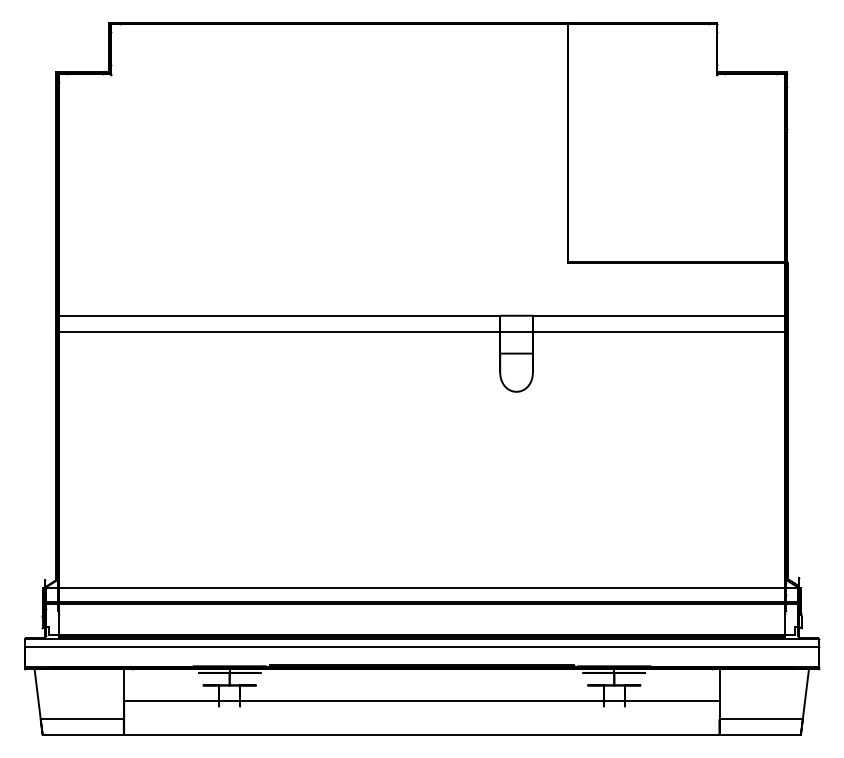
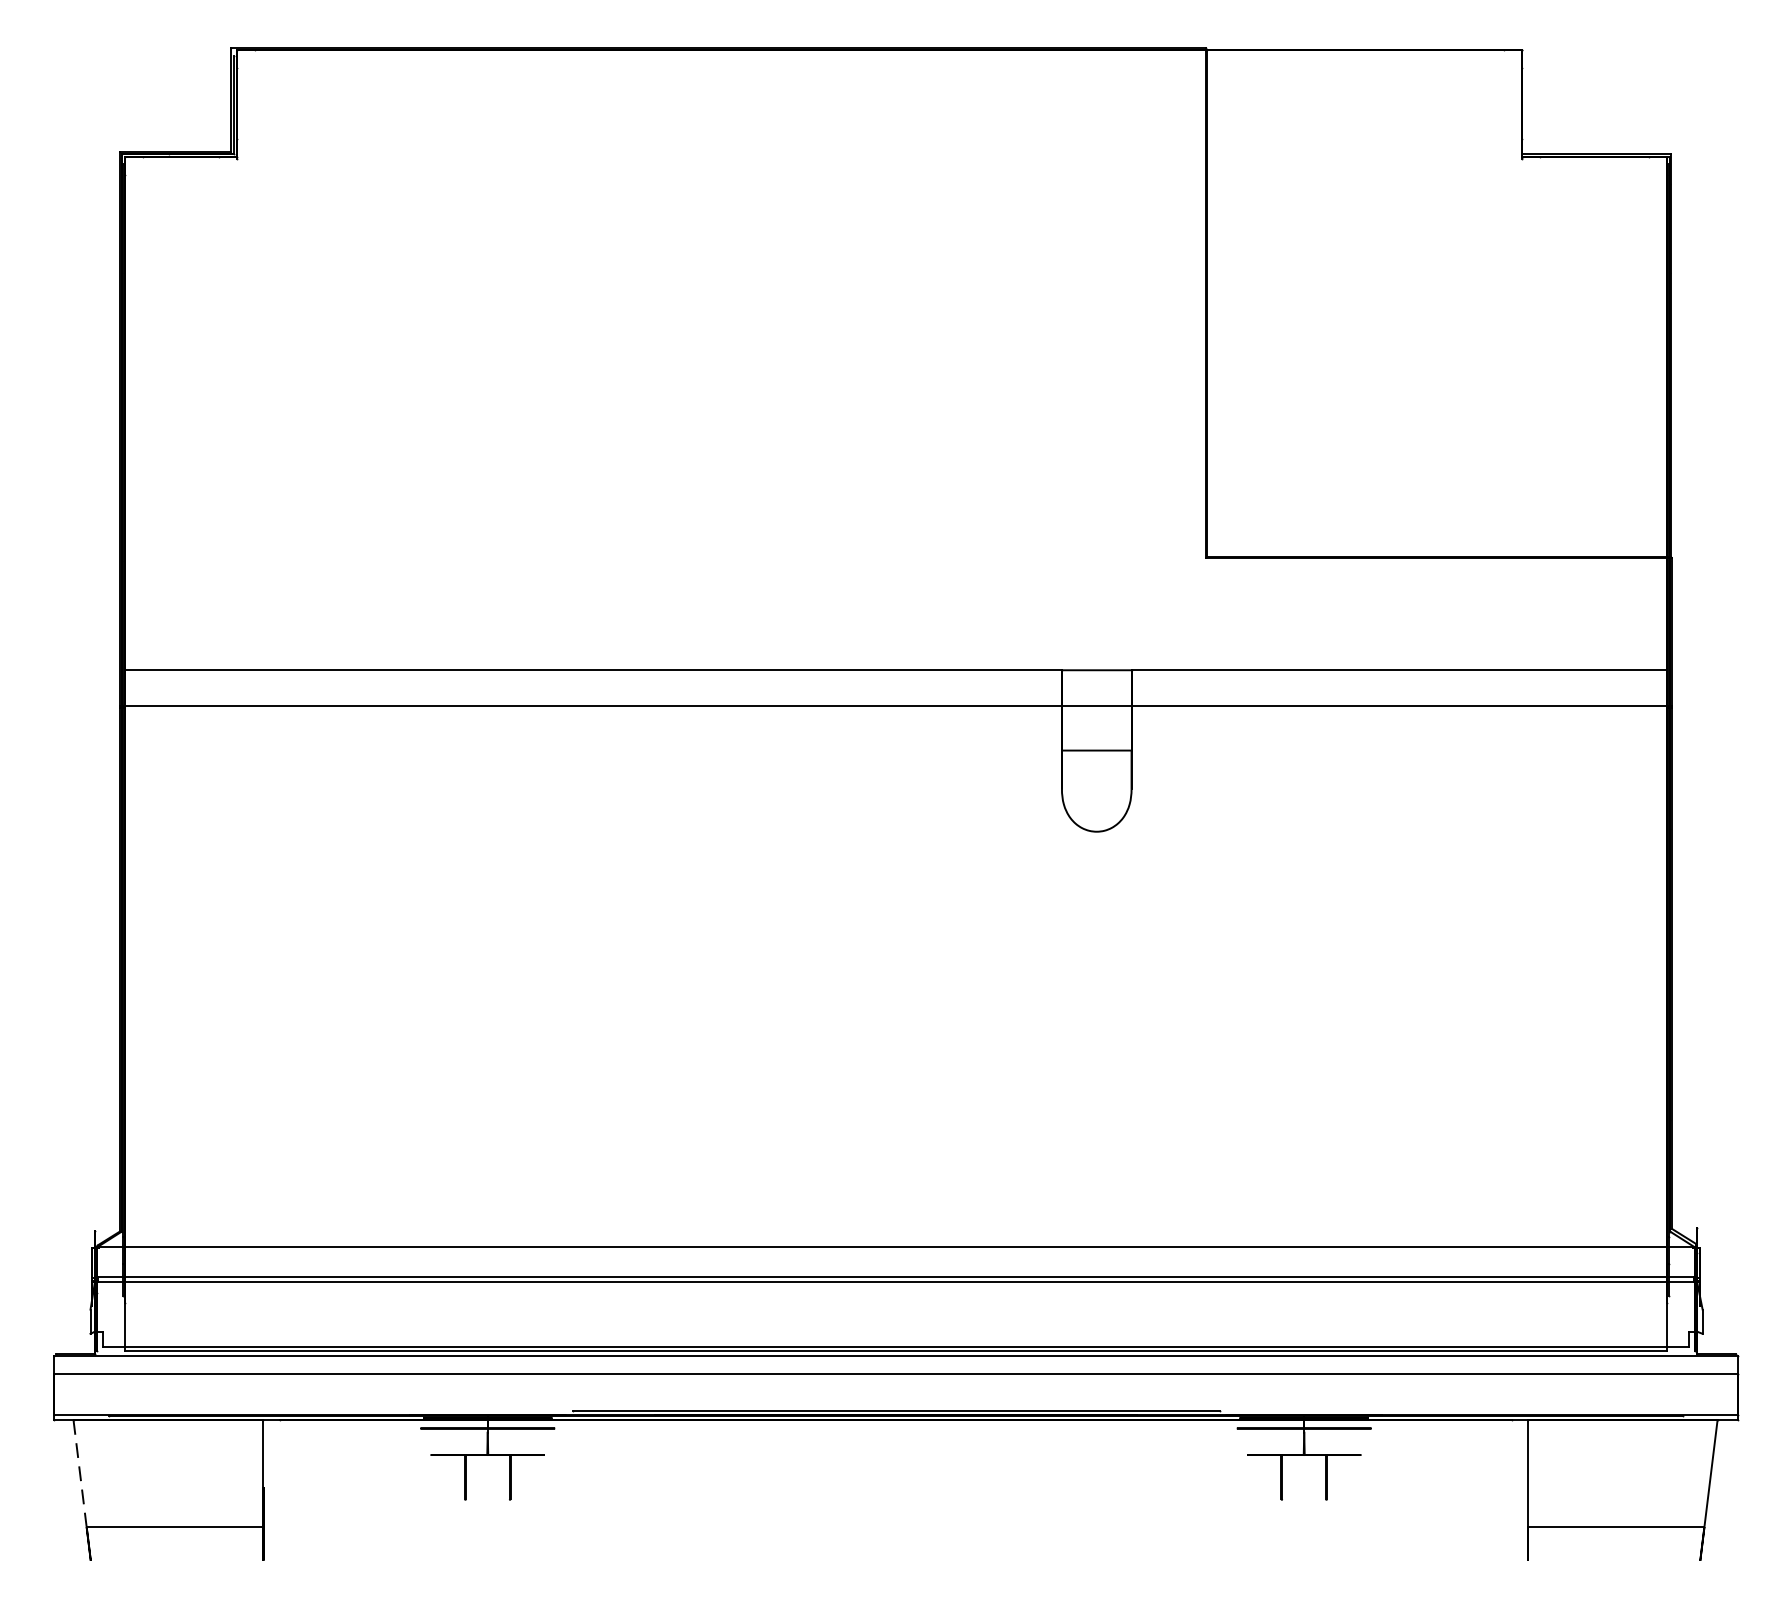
line: (37, 694) -> (79, 1474), solid -> dashed
line: (421, 700) -> (894, 1487), removed
line: (421, 735) -> (894, 1561), removed

